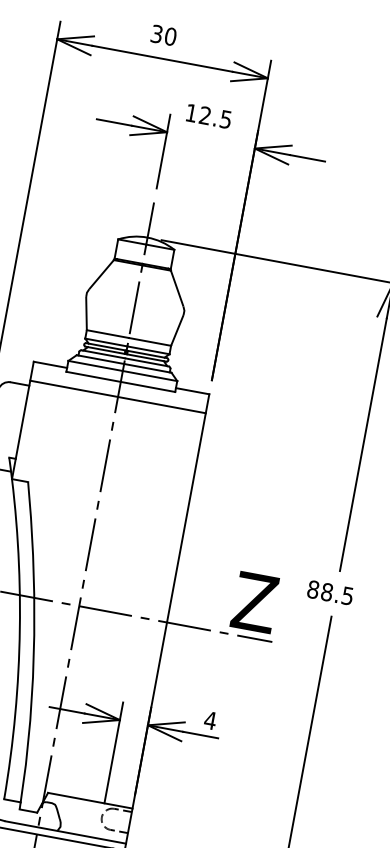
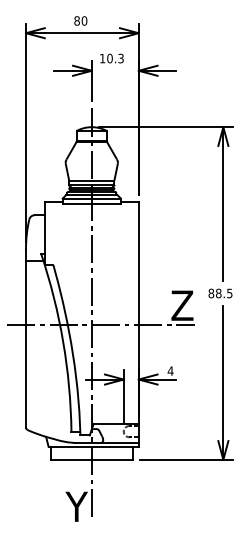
text: (155, 33) -> (76, 20), 30 -> 80
text: (215, 117) -> (115, 58), 12.5 -> 10.3
line: (117, 396) -> (91, 212), removed

